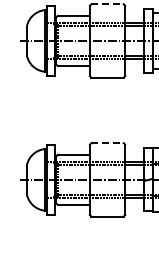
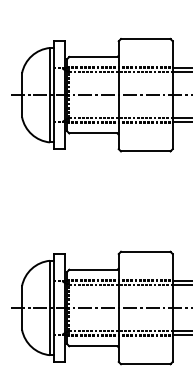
line: (108, 4) -> (147, 39), dashed -> solid
line: (108, 143) -> (147, 252), dashed -> solid

